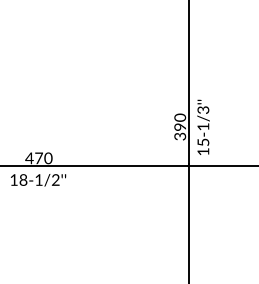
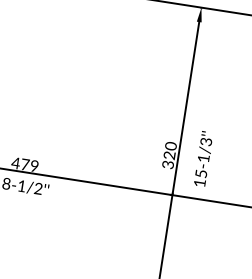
text: (180, 126) -> (169, 154), 390 -> 320
text: (203, 126) -> (203, 158), moved
text: (48, 159) -> (34, 167), 470 -> 479

